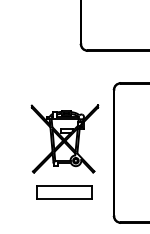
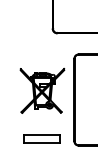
part: (63, 192) -> (41, 138), moved

